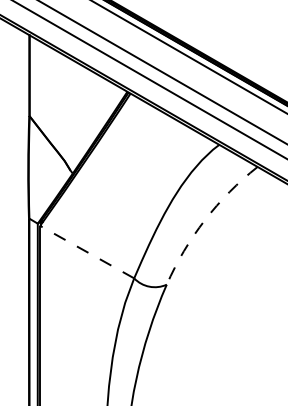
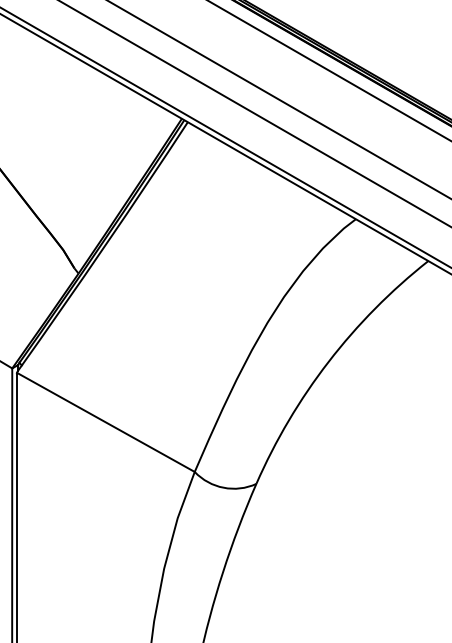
arc: (204, 220) -> (327, 362), dashed -> solid
line: (87, 252) -> (106, 422), dashed -> solid

